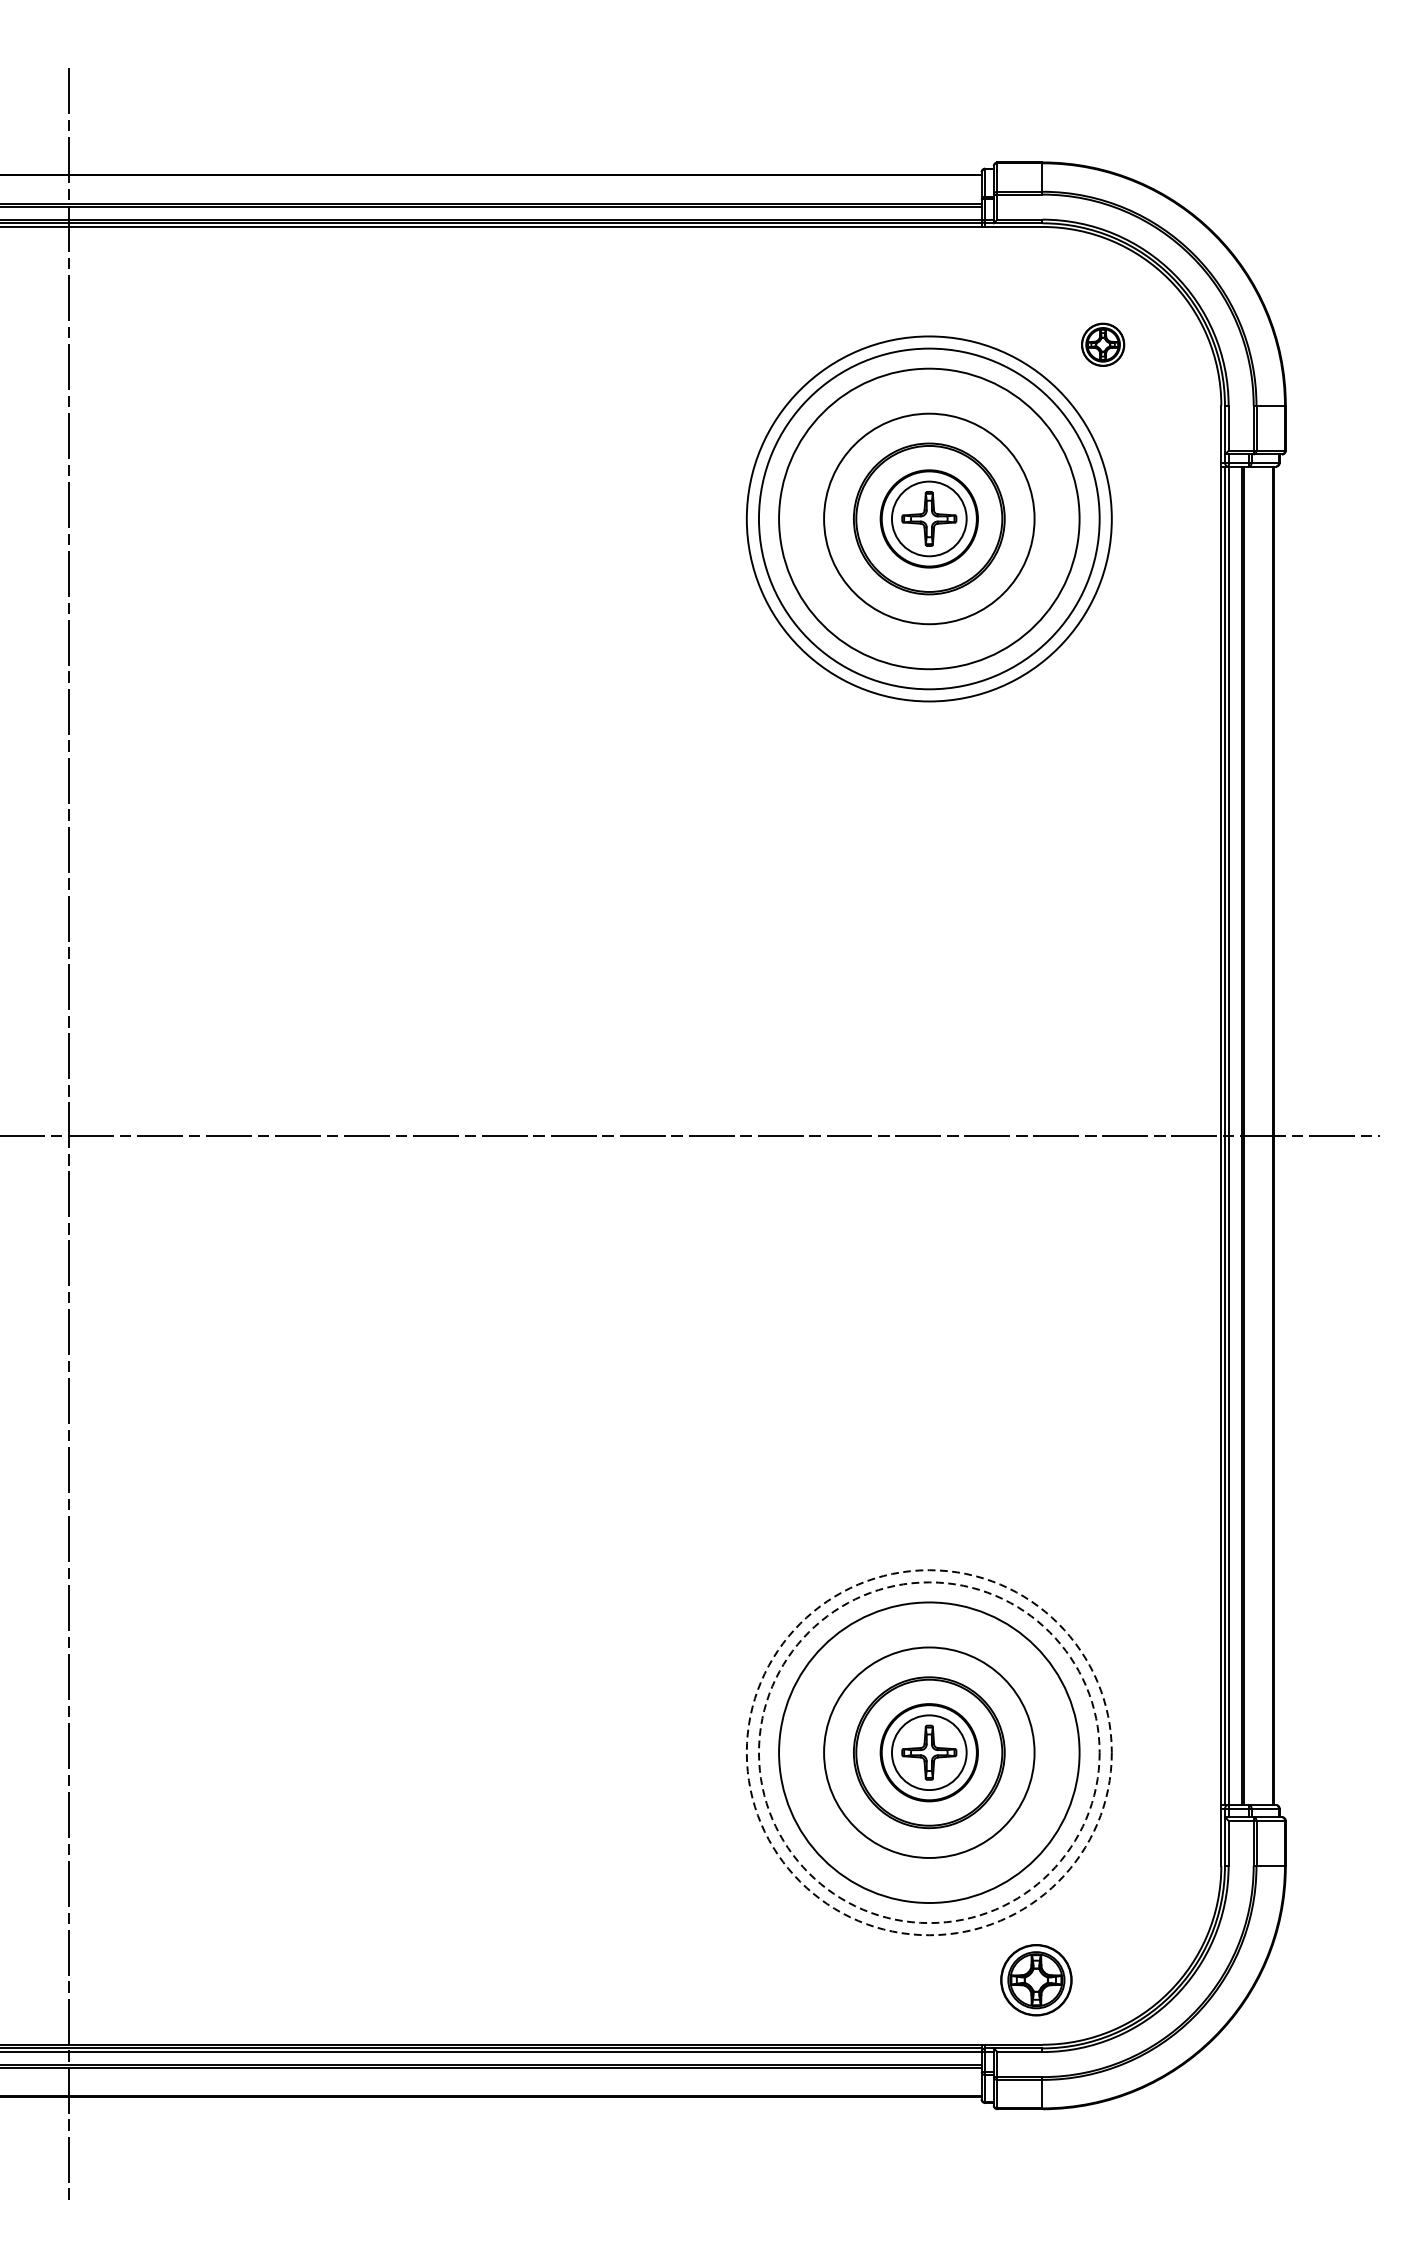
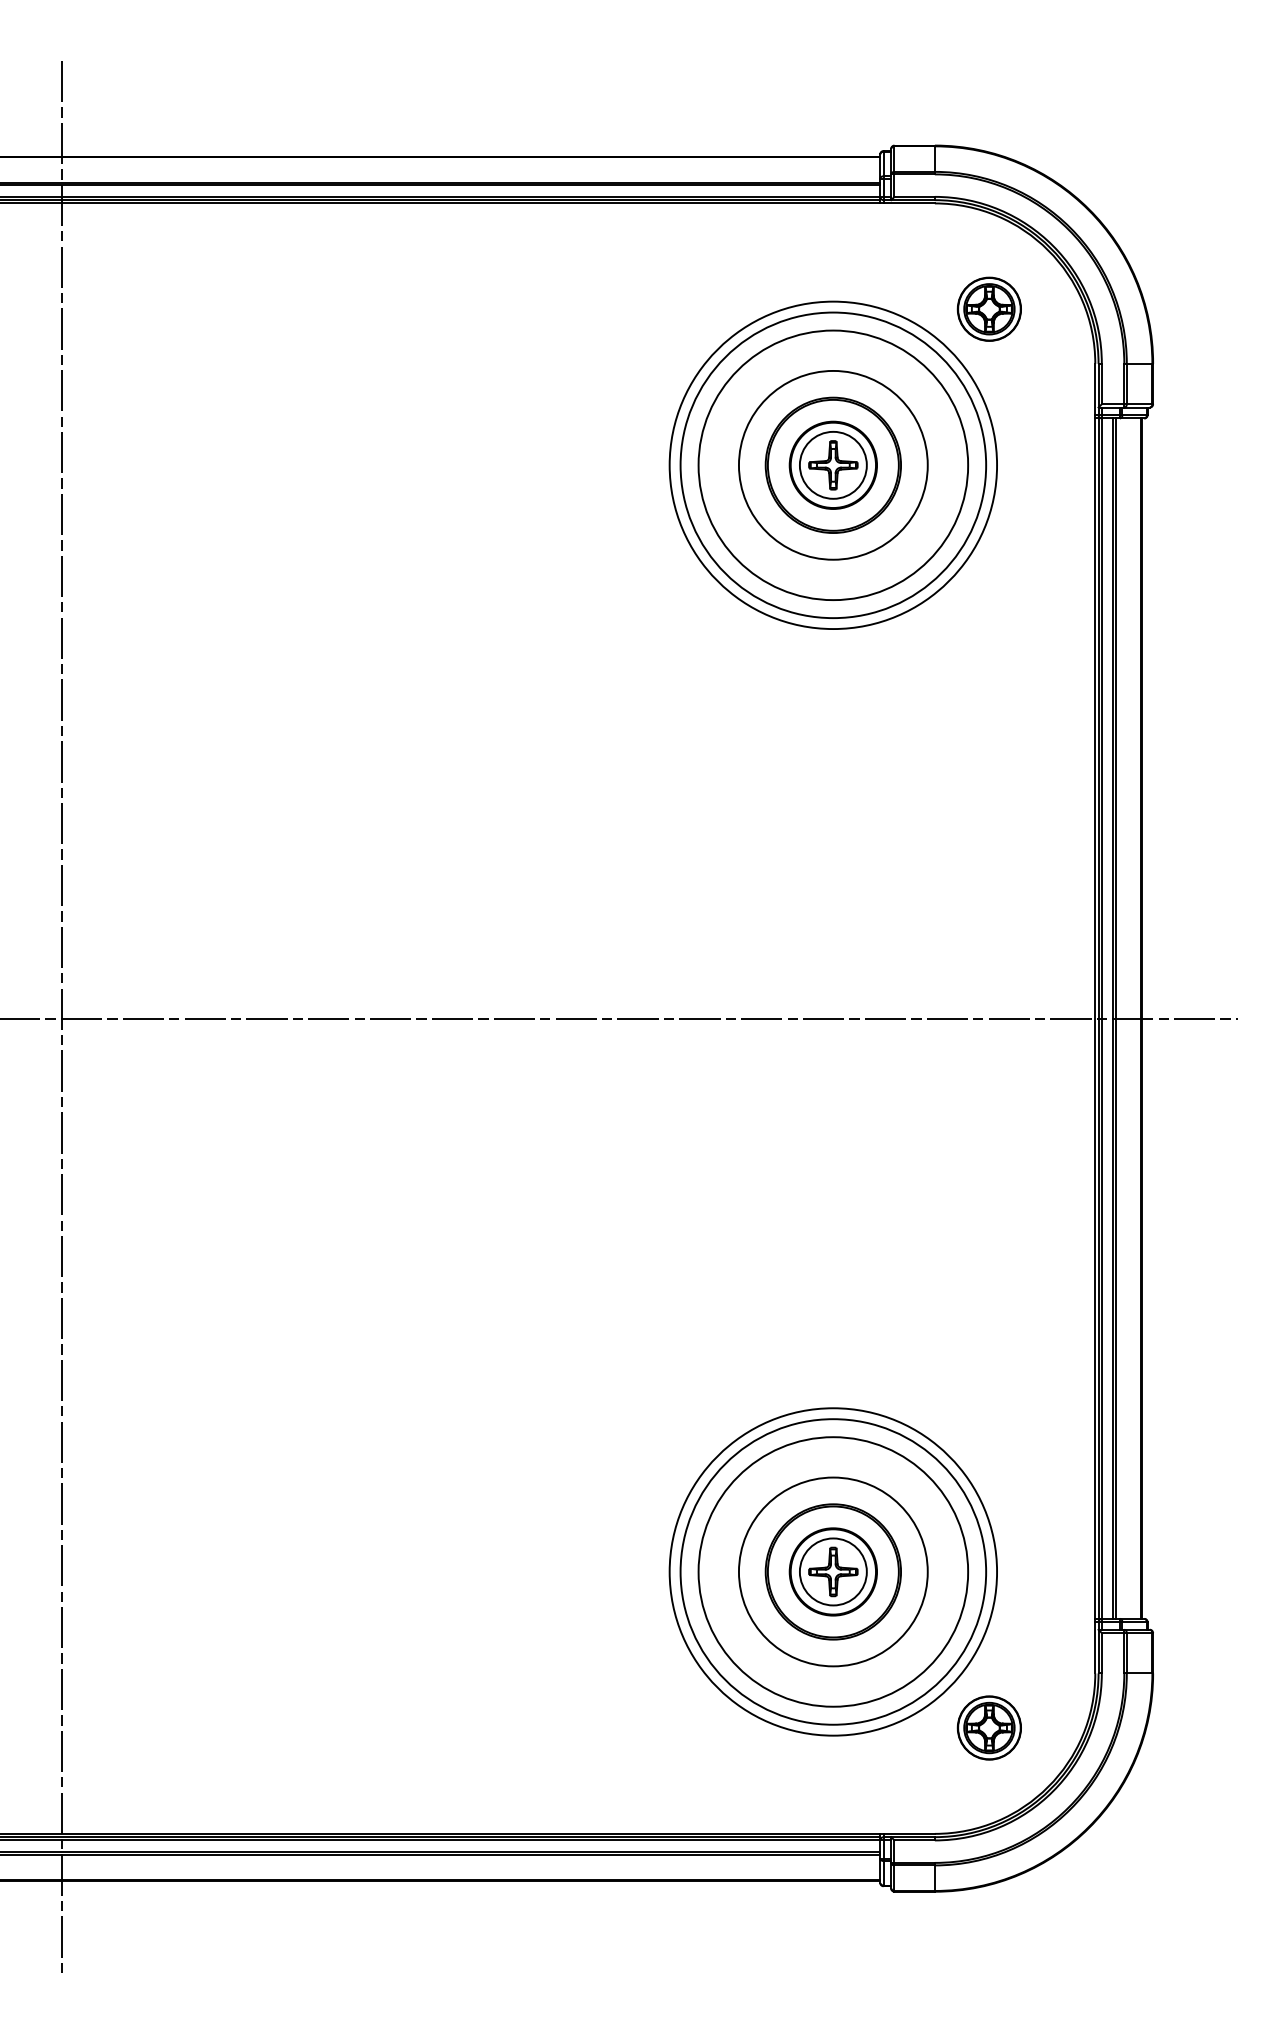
part: (1102, 344) -> (988, 308), size x1.67
circle: (929, 1752) -> (833, 1571), dashed -> solid
circle: (929, 1752) -> (833, 1571), dashed -> solid
part: (1035, 1979) -> (988, 1727), moved

